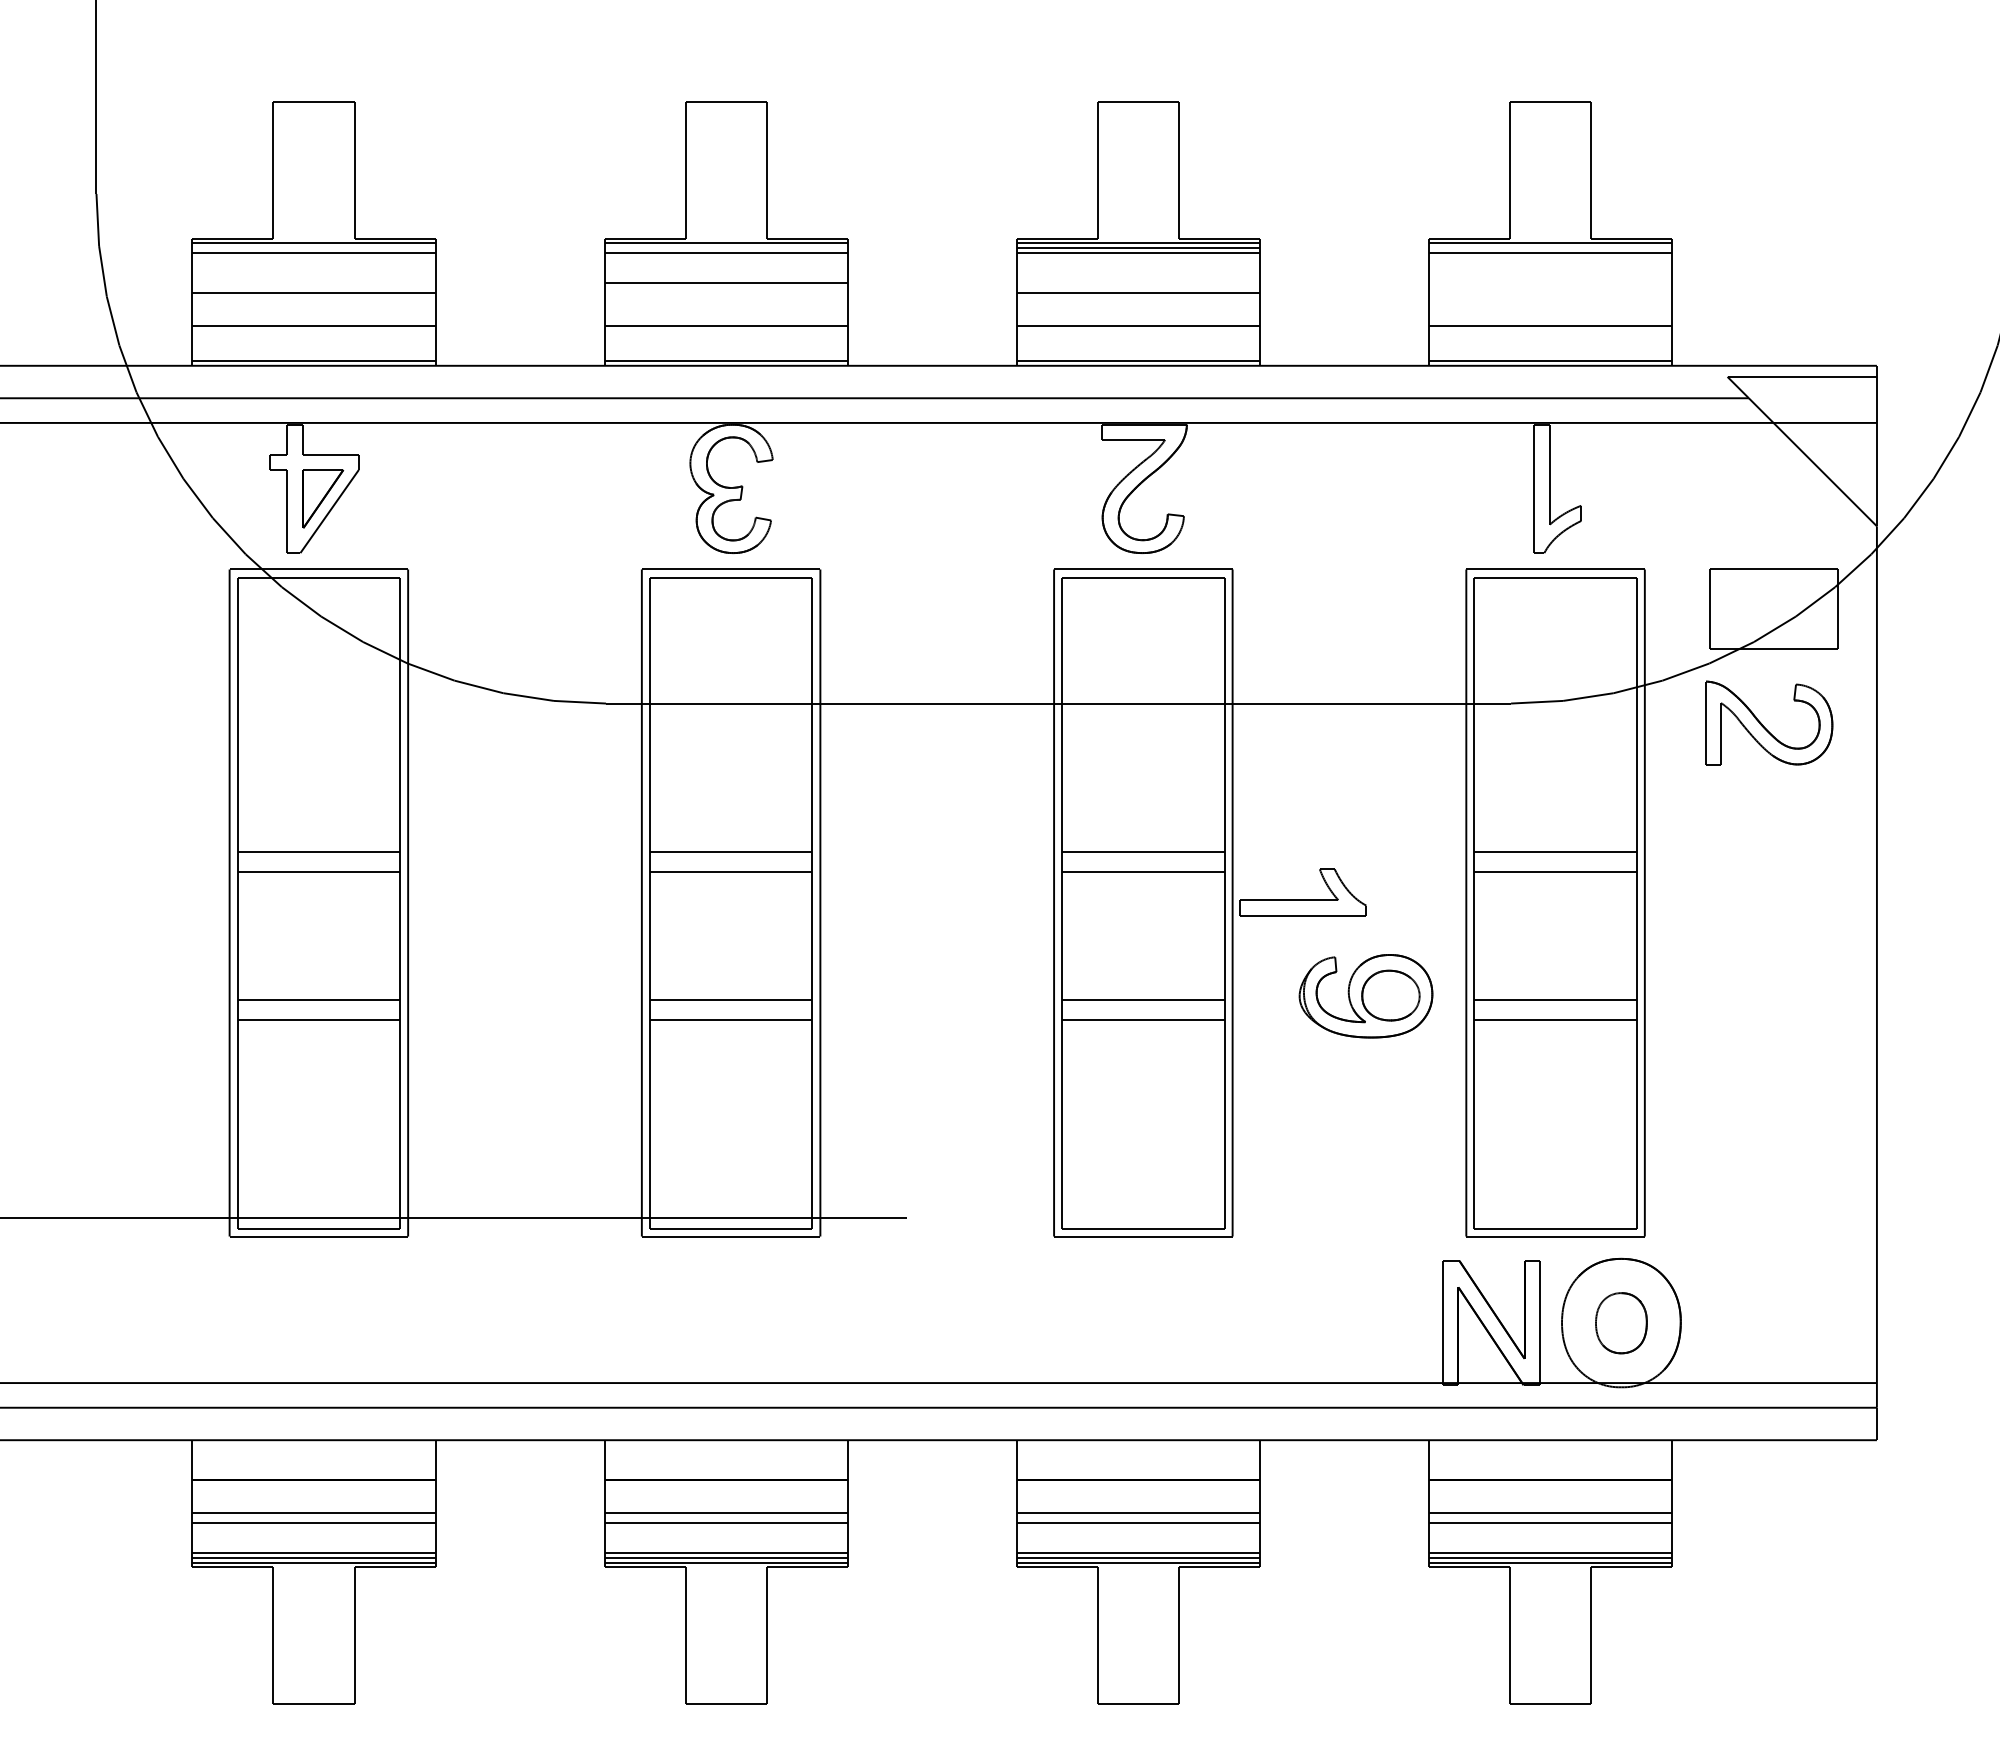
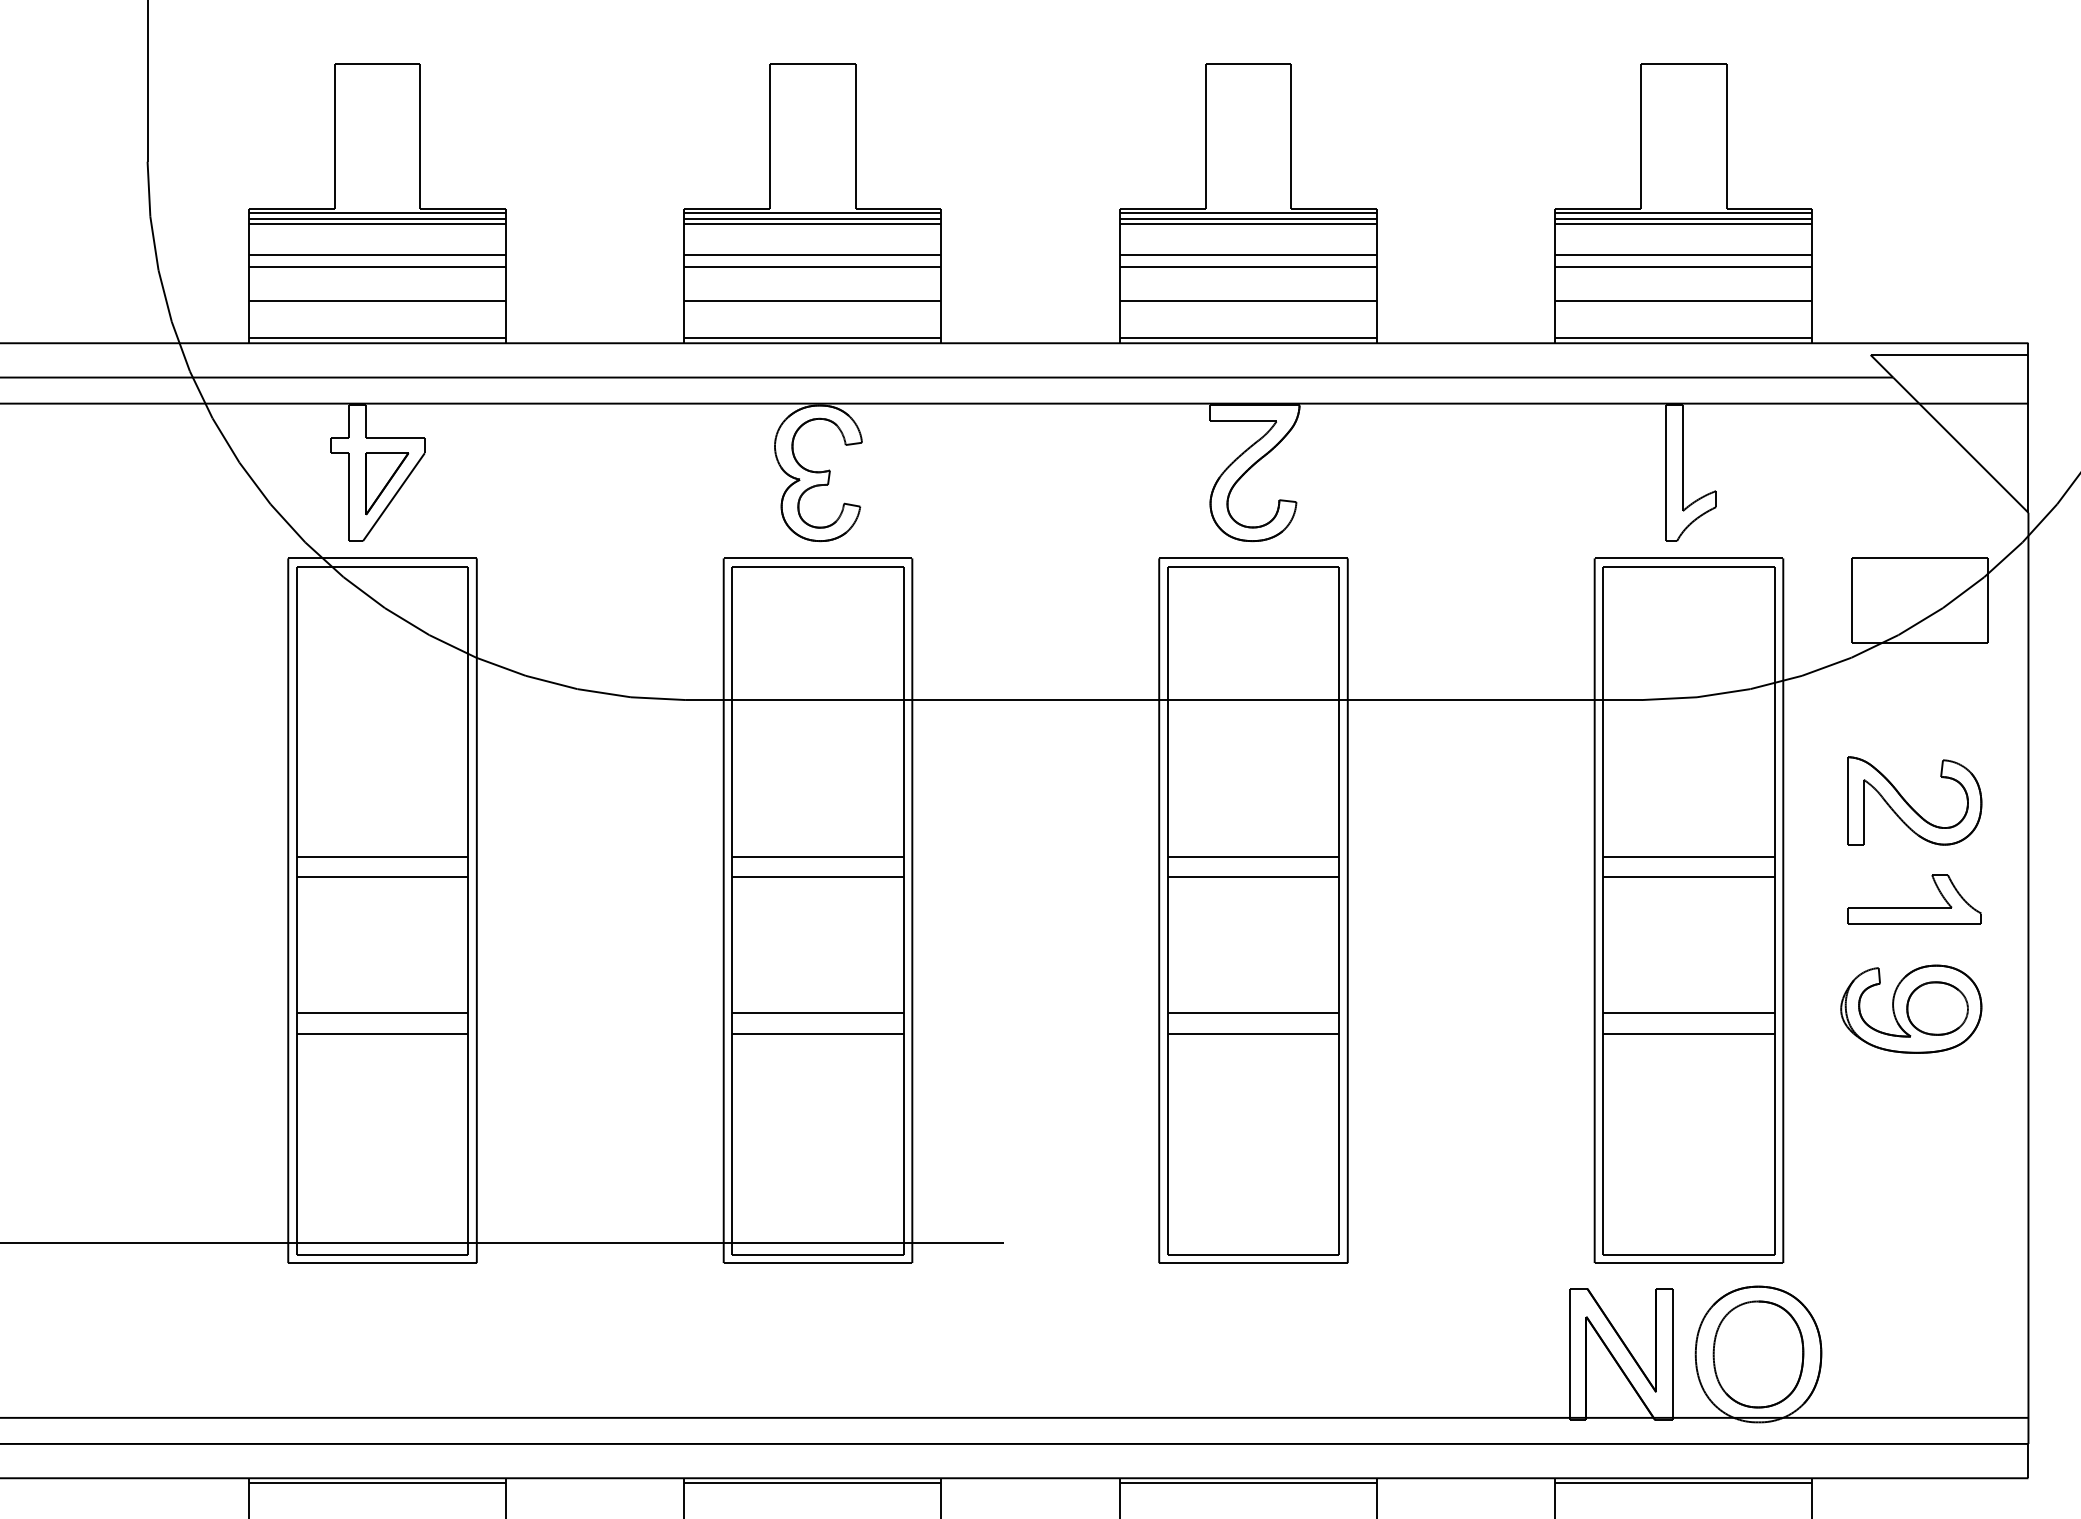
line: (313, 248) -> (376, 219), added
line: (725, 248) -> (812, 219), added
line: (1550, 248) -> (1683, 219), added
line: (313, 282) -> (376, 255), added
line: (1138, 282) -> (1248, 255), added
line: (1550, 282) -> (1683, 255), added
line: (725, 293) -> (812, 266), added
line: (1550, 293) -> (1683, 266), added
part: (1764, 726) -> (1909, 804), moved
part: (1302, 899) -> (1913, 907), moved
part: (1365, 996) -> (1910, 1009), moved
part: (1621, 1323) -> (1758, 1354), size x1.67
line: (313, 1445) -> (376, 1483), added
line: (725, 1445) -> (812, 1483), added
line: (1138, 1445) -> (1248, 1483), added
line: (1550, 1445) -> (1683, 1483), added

